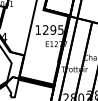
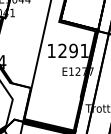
text: (60, 29) -> (84, 50), 1295 -> 1291

